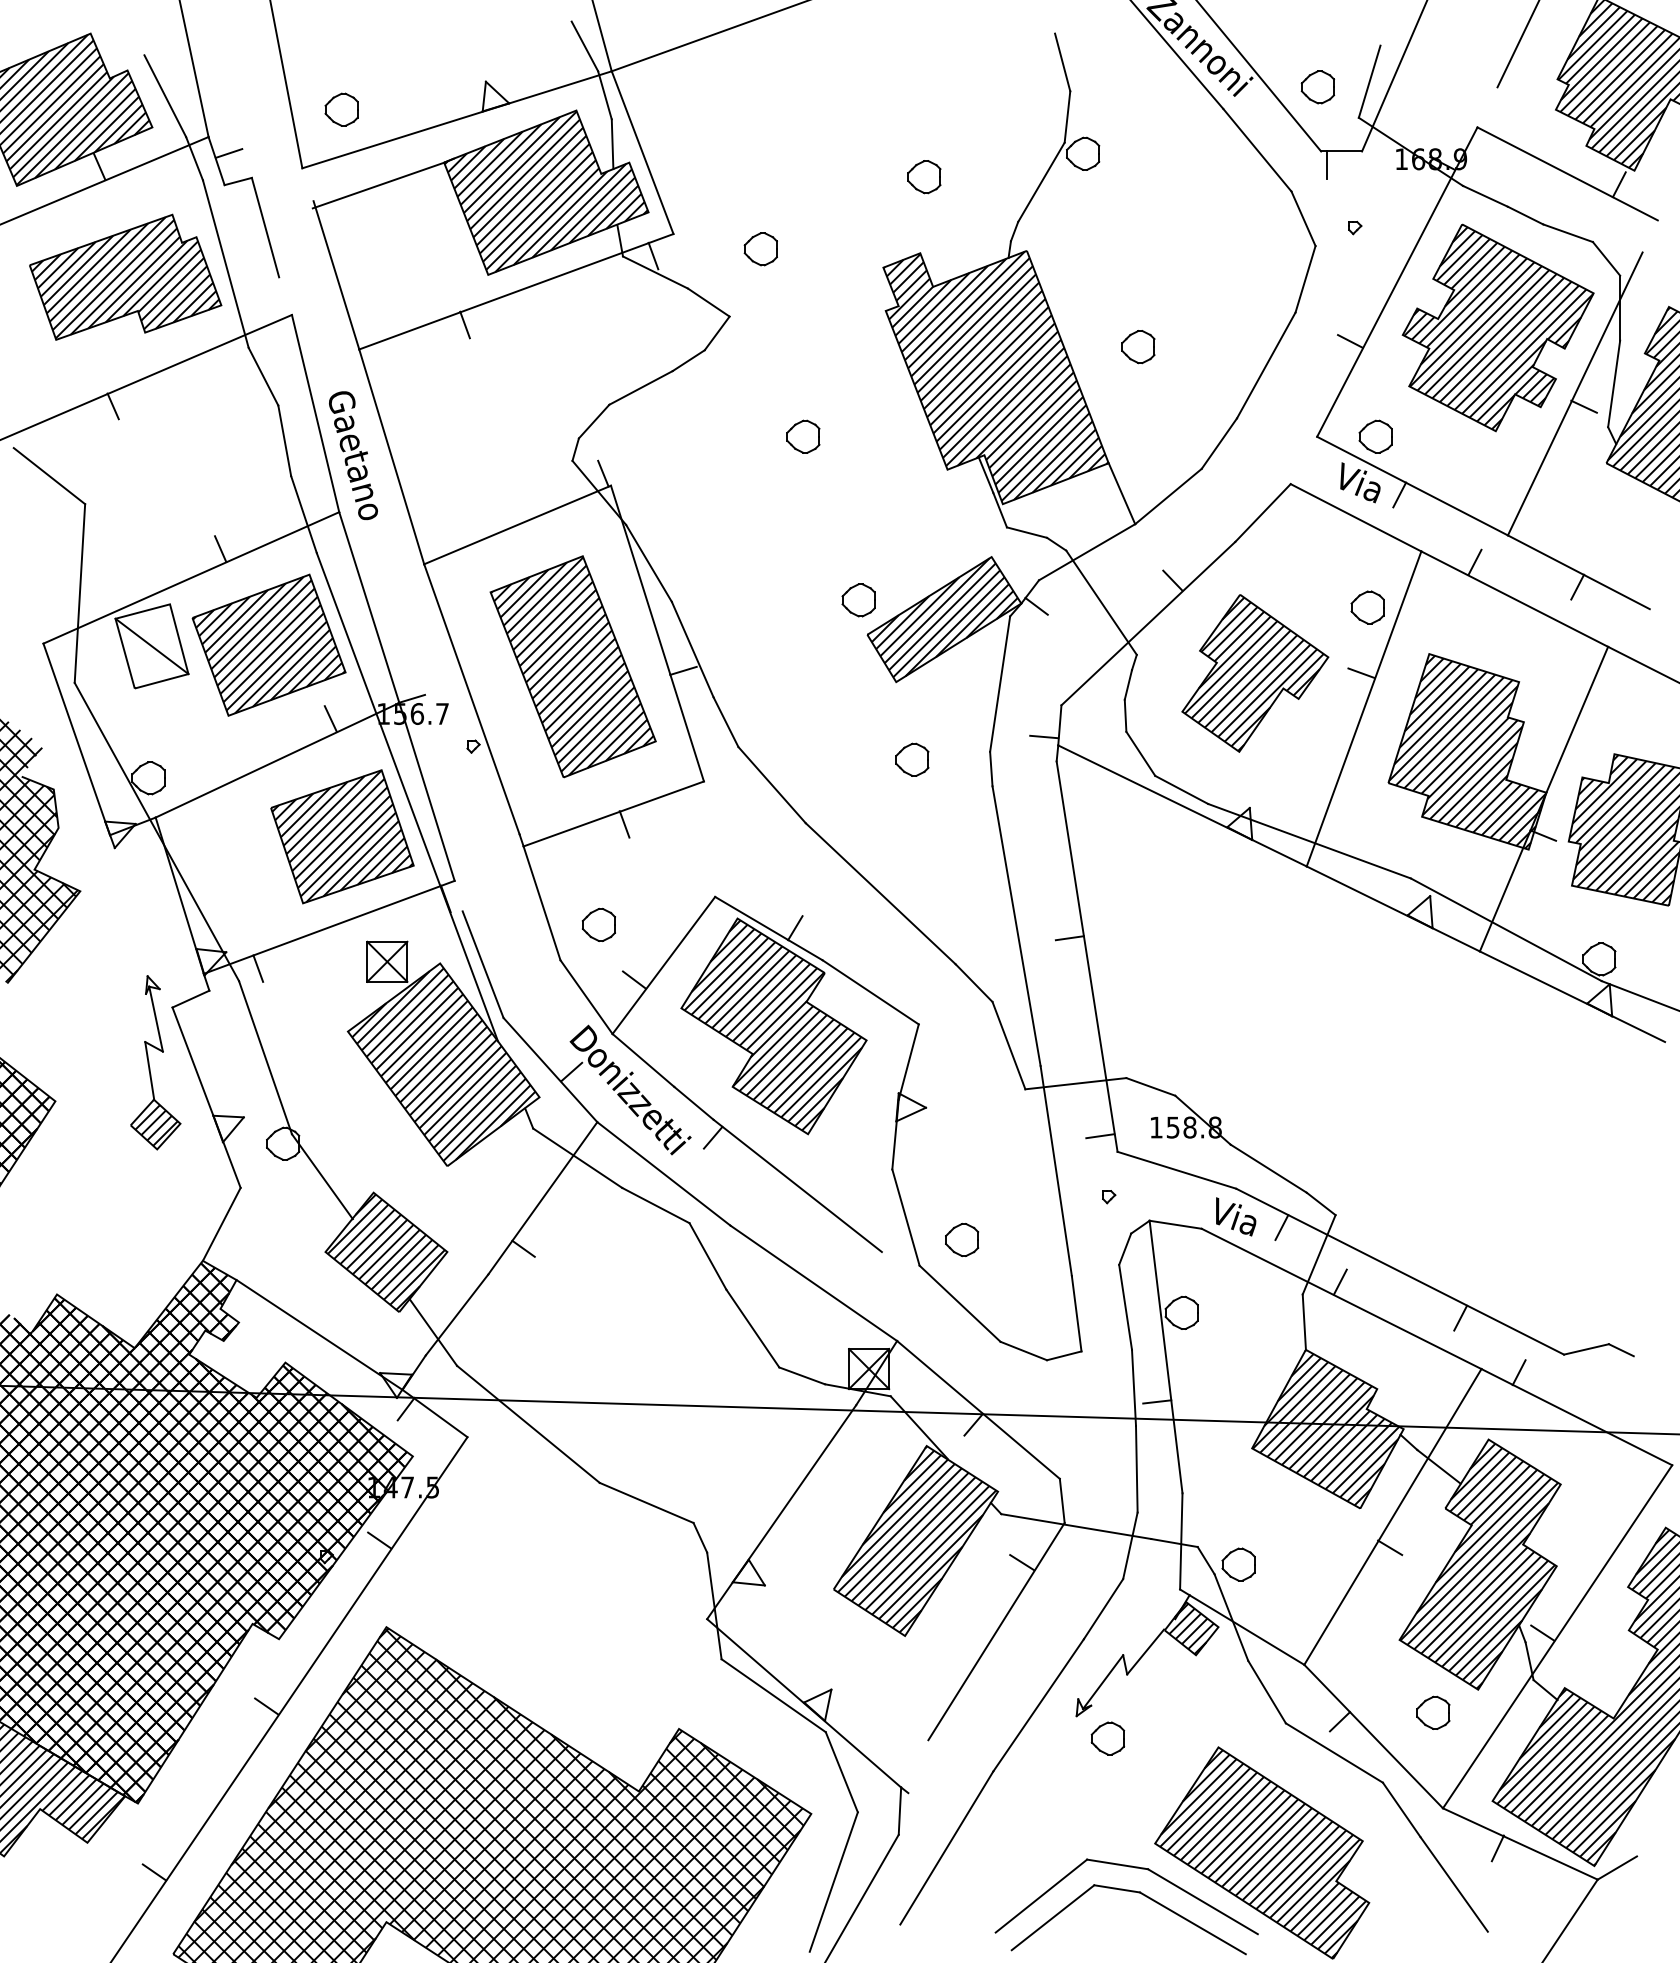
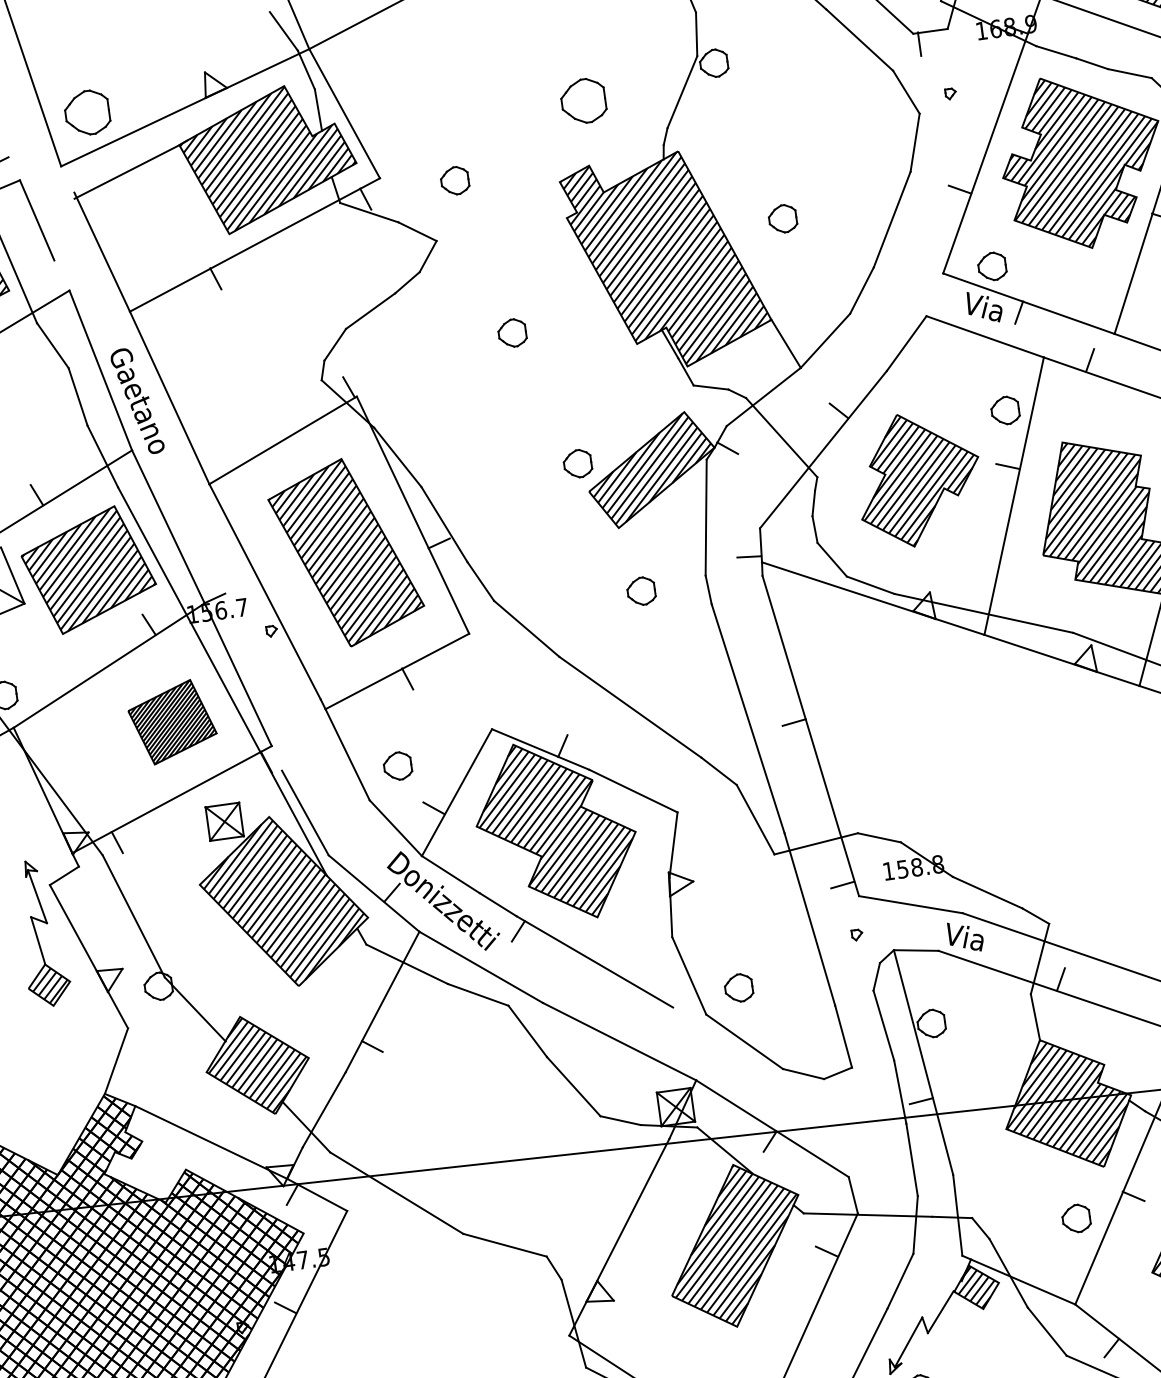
part: (341, 109) -> (87, 112), size x1.6
part: (924, 177) -> (583, 101), size x1.6
part: (342, 836) -> (172, 721), size x0.7
line: (1281, 1227) -> (1005, 940), removed
part: (1238, 1564) -> (1076, 1218), moved

